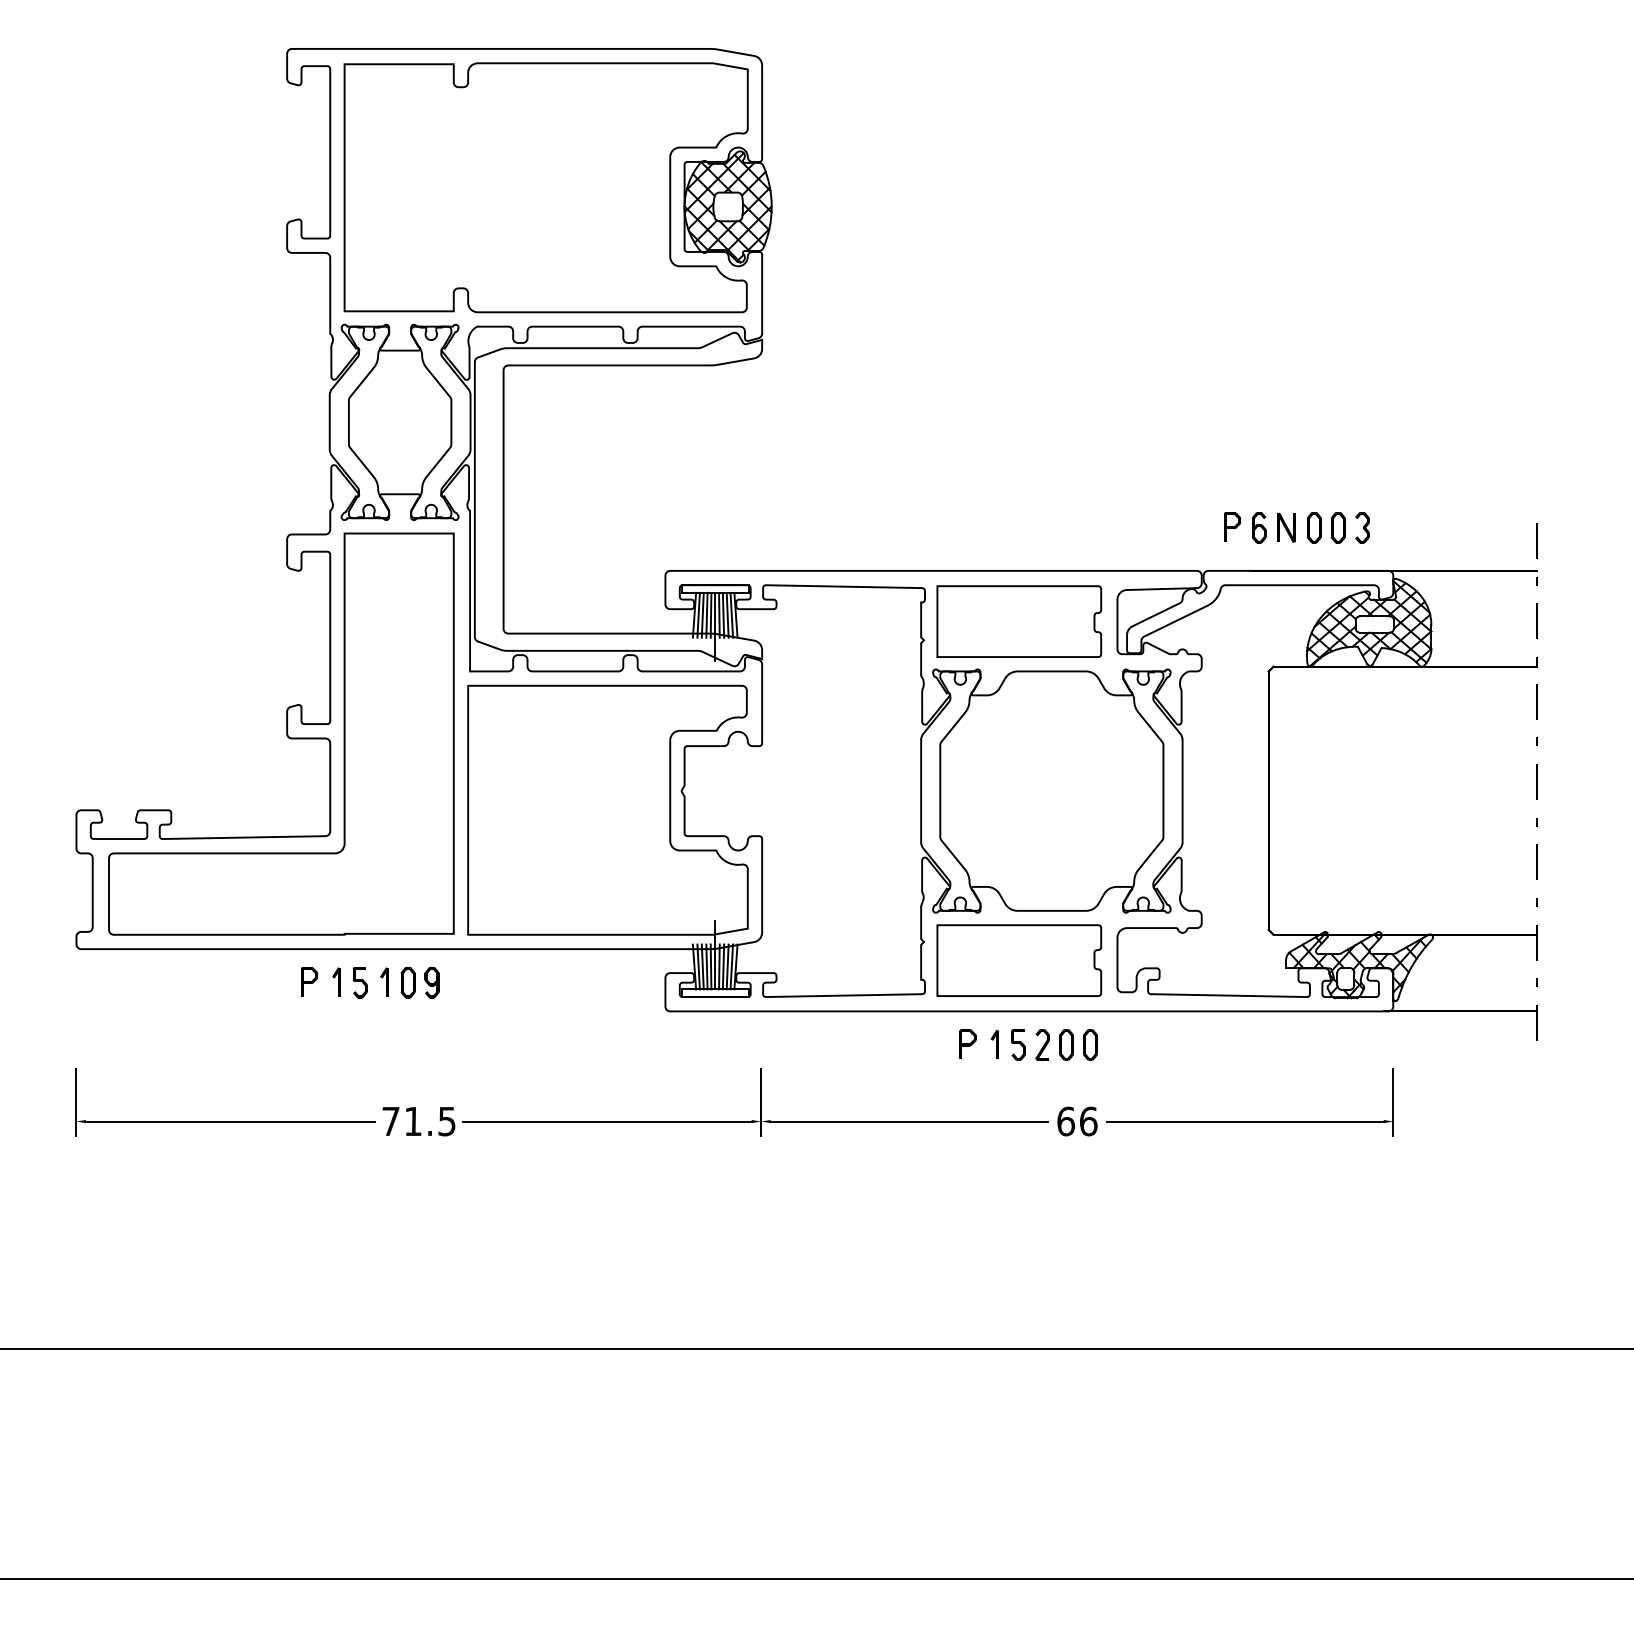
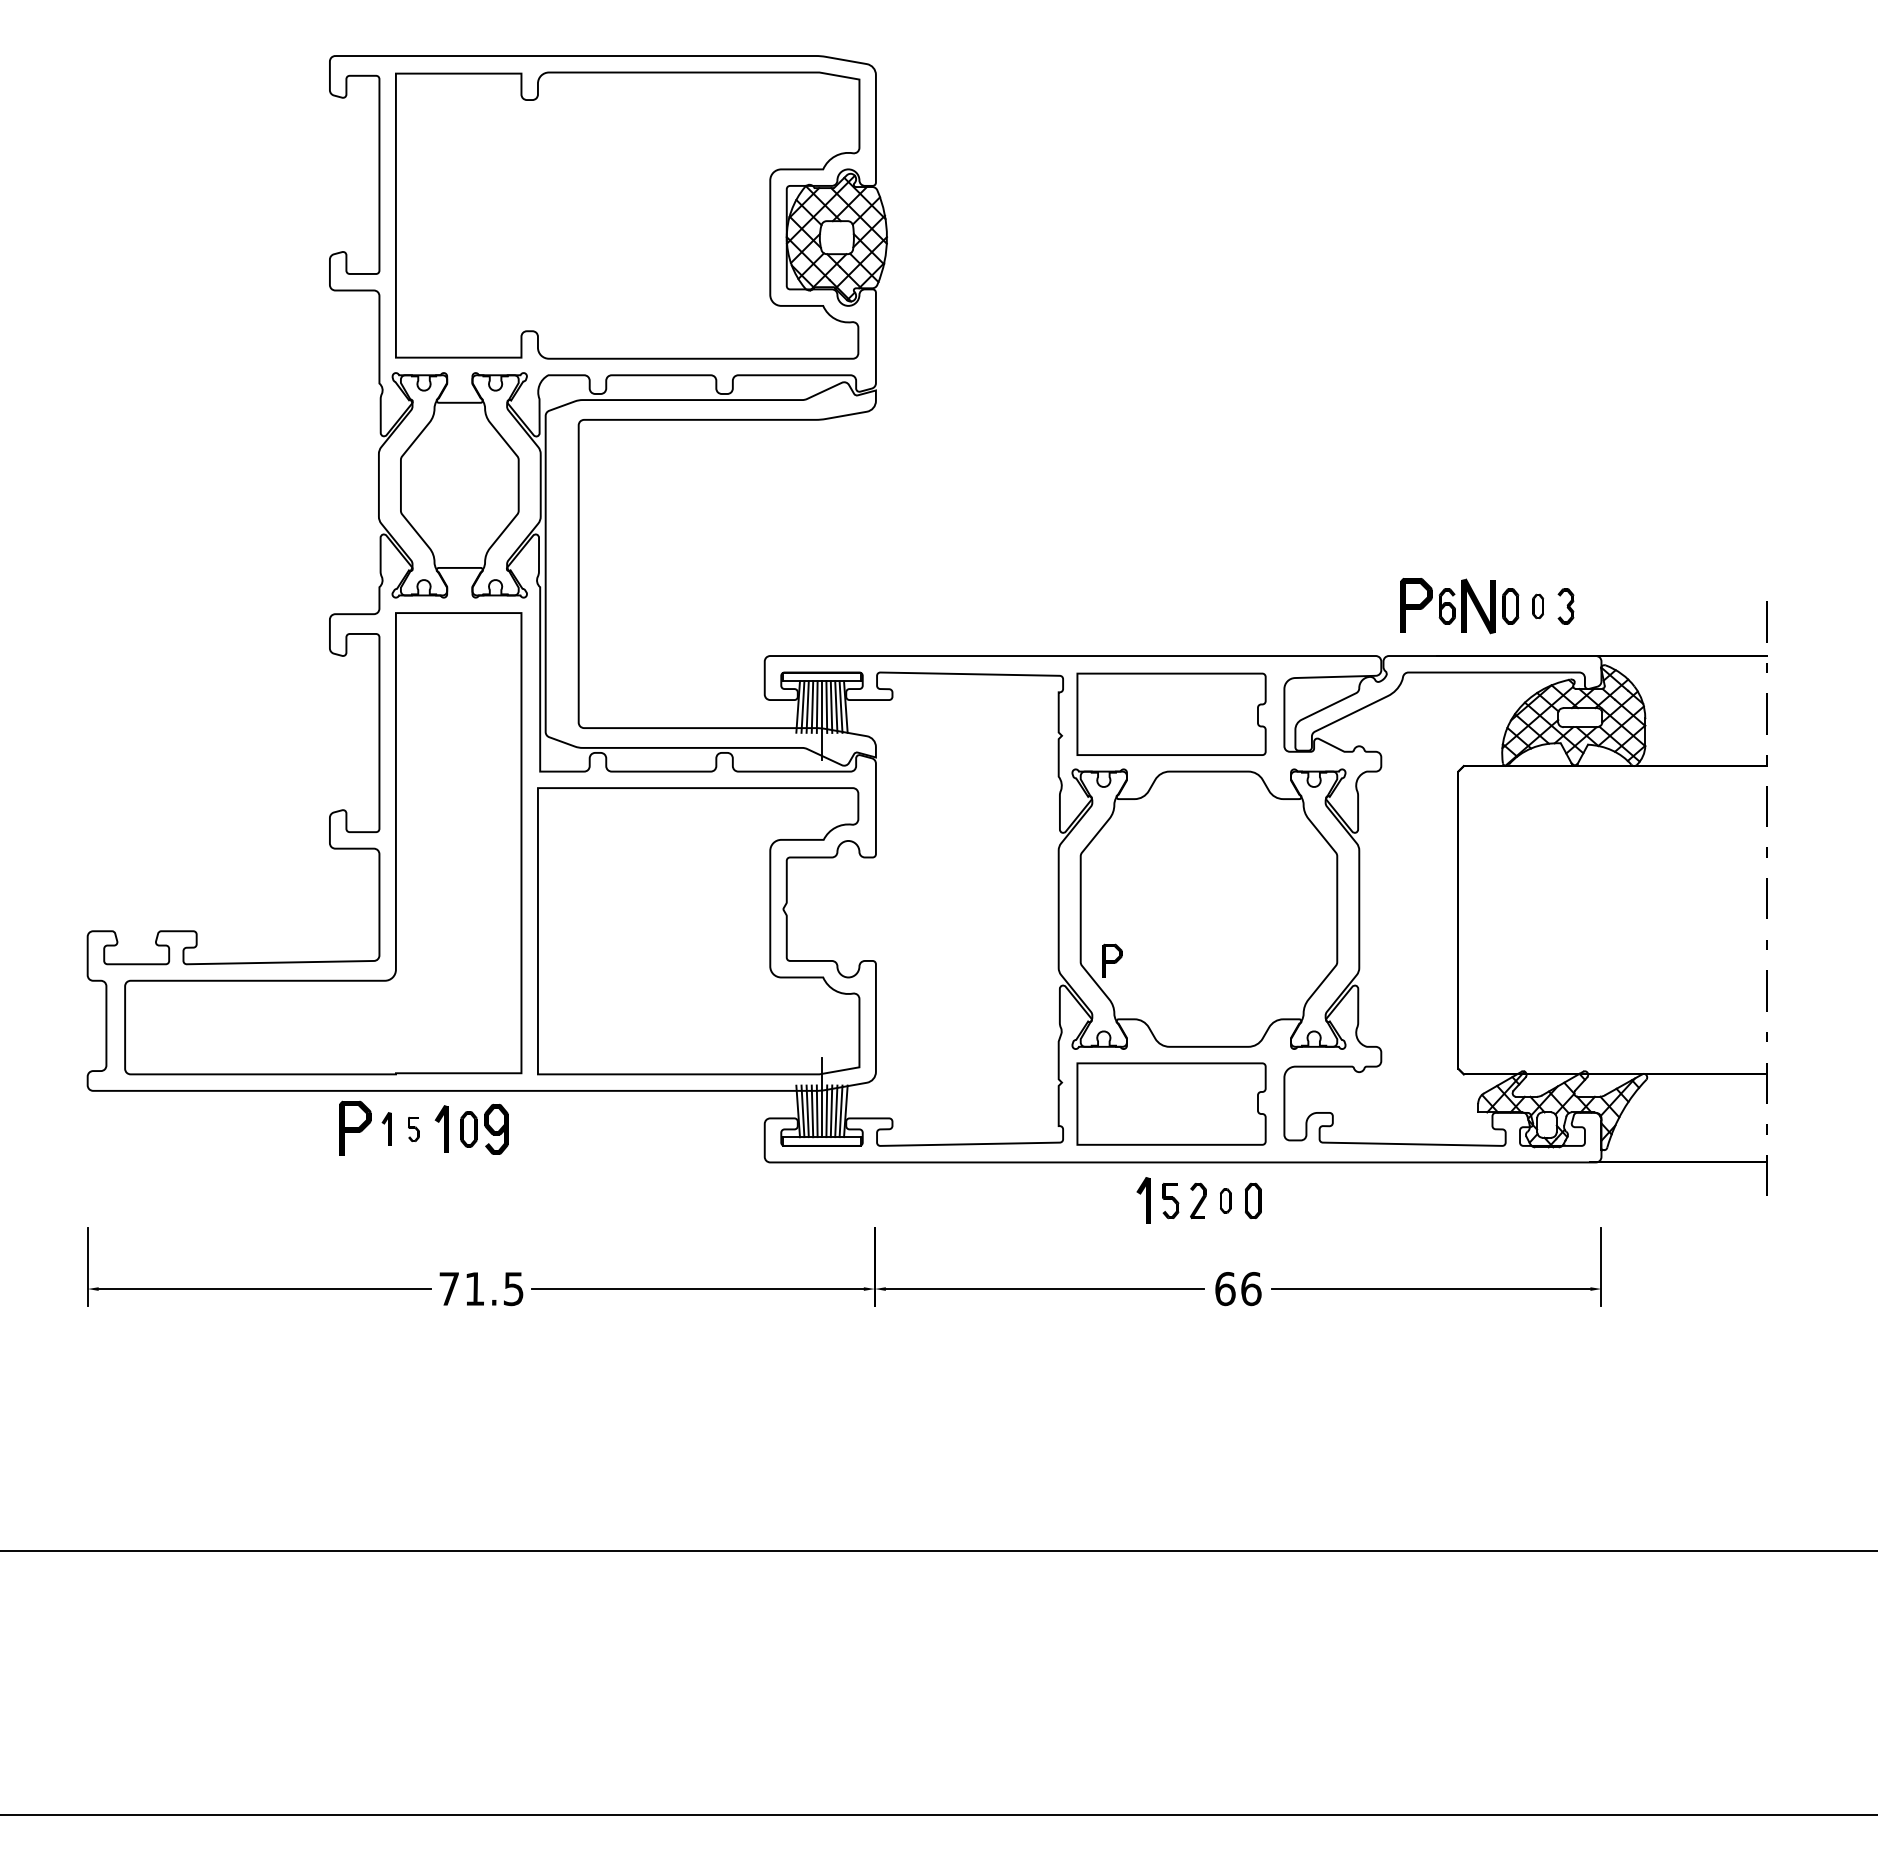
part: (1232, 526) -> (1416, 605), size x1.6
part: (1286, 527) -> (1478, 606), size x1.6
part: (1337, 527) -> (1537, 606), size x0.7
part: (309, 981) -> (355, 1128), size x1.6
part: (384, 981) -> (441, 1128), size x1.4
part: (359, 982) -> (413, 1129), size x0.7
part: (432, 982) -> (496, 1129), size x1.4
part: (967, 1043) -> (1112, 960), moved
part: (994, 1043) -> (1143, 1199), size x1.4
part: (1066, 1044) -> (1225, 1200), size x0.7

